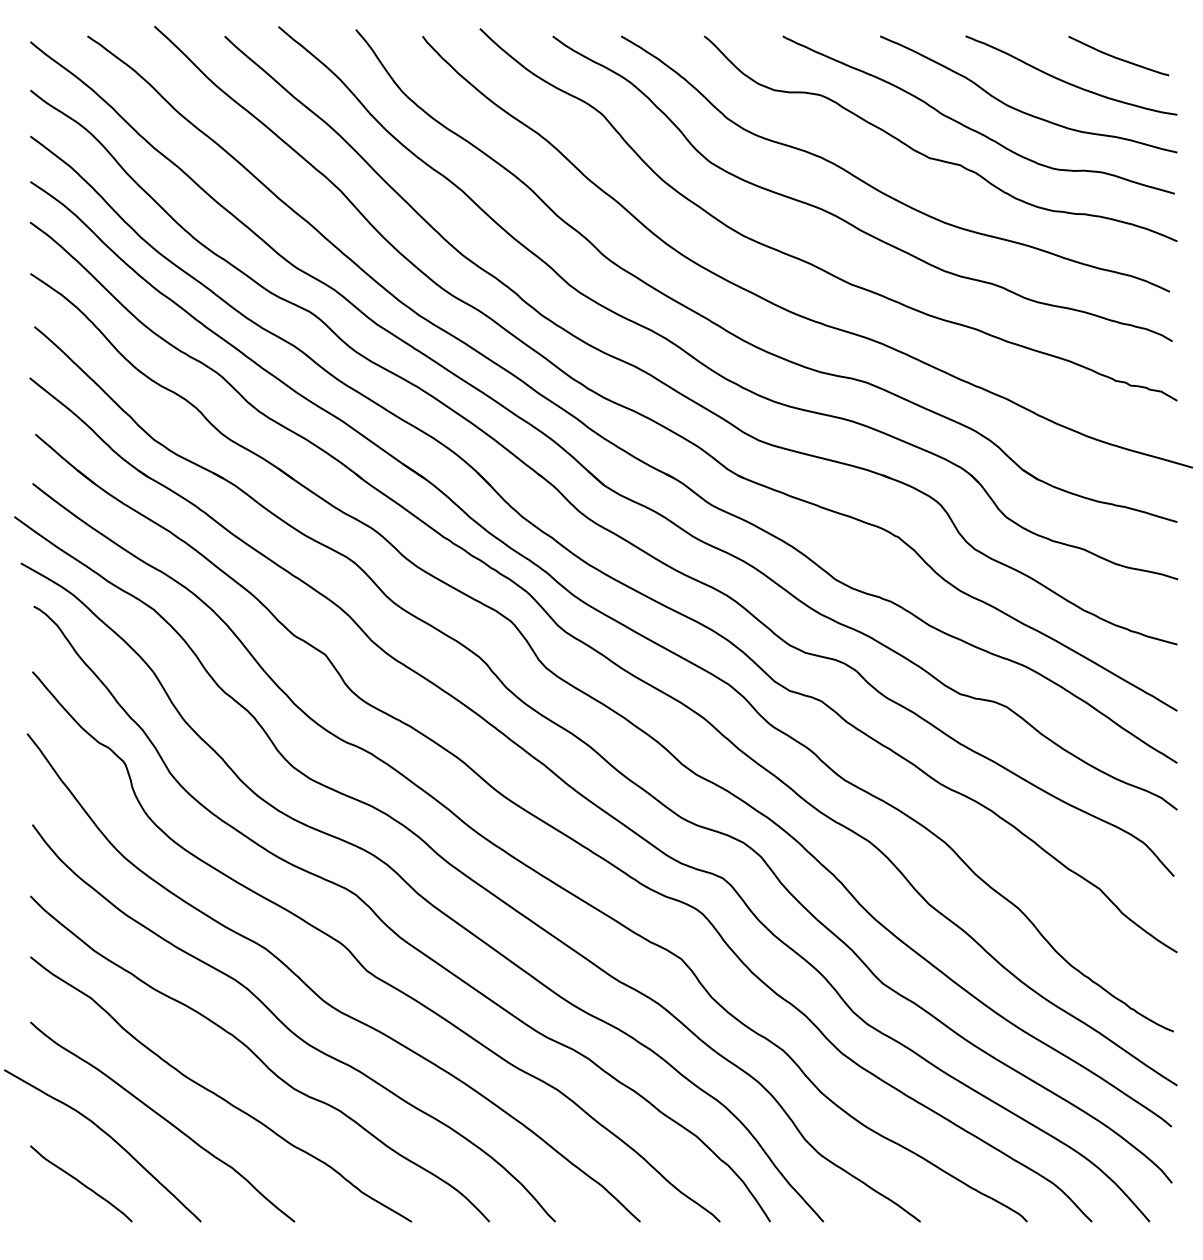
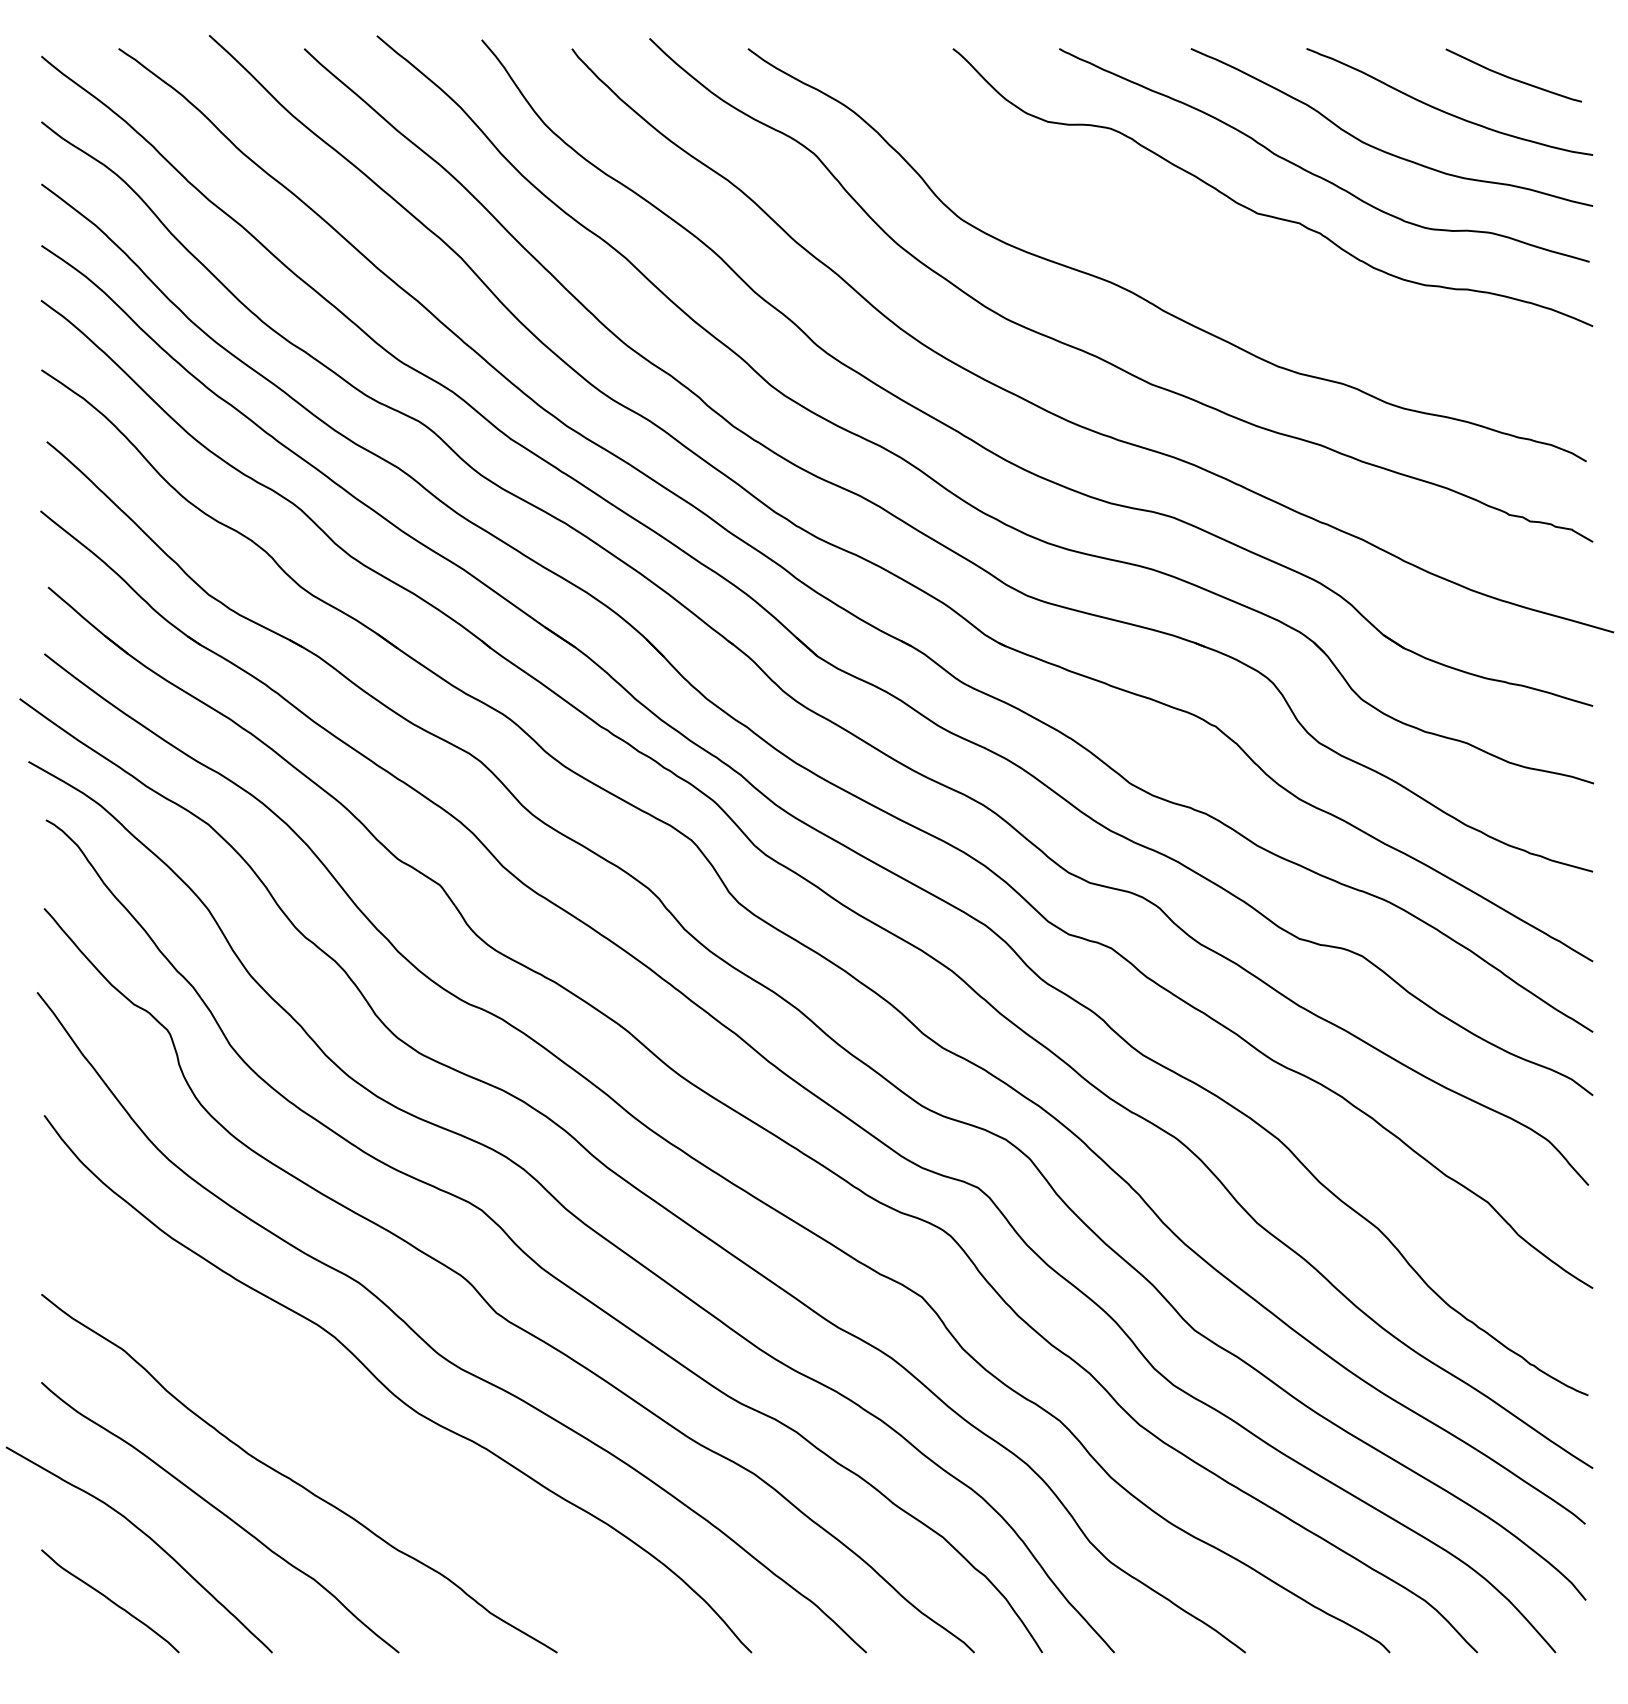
curve: (881, 191) -> (1192, 258), removed
curve: (260, 1059) -> (352, 1432), removed

